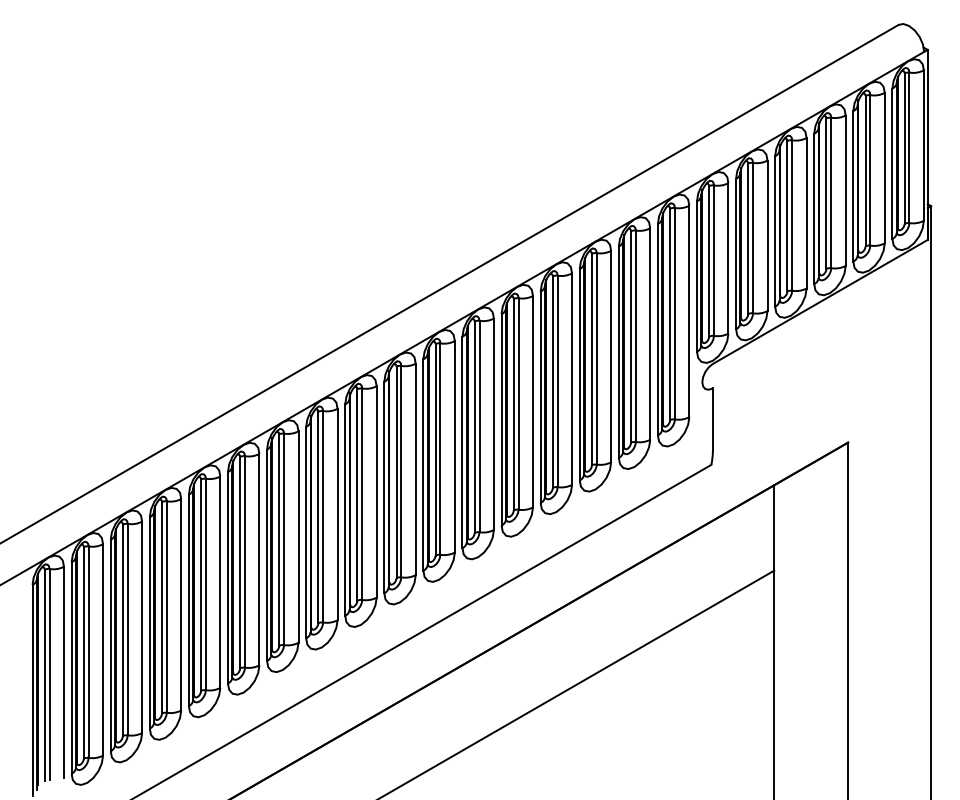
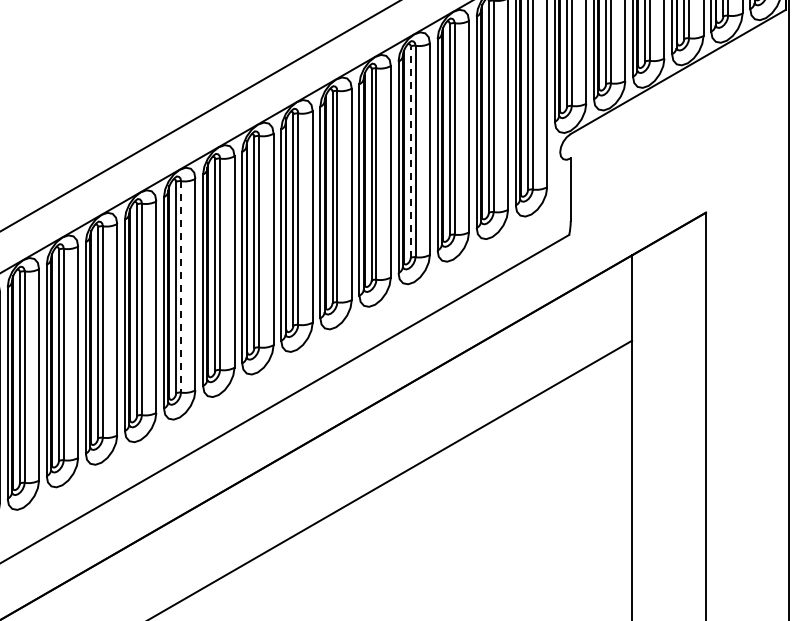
line: (552, 382) -> (410, 152), solid -> dashed
line: (323, 516) -> (181, 286), solid -> dashed

